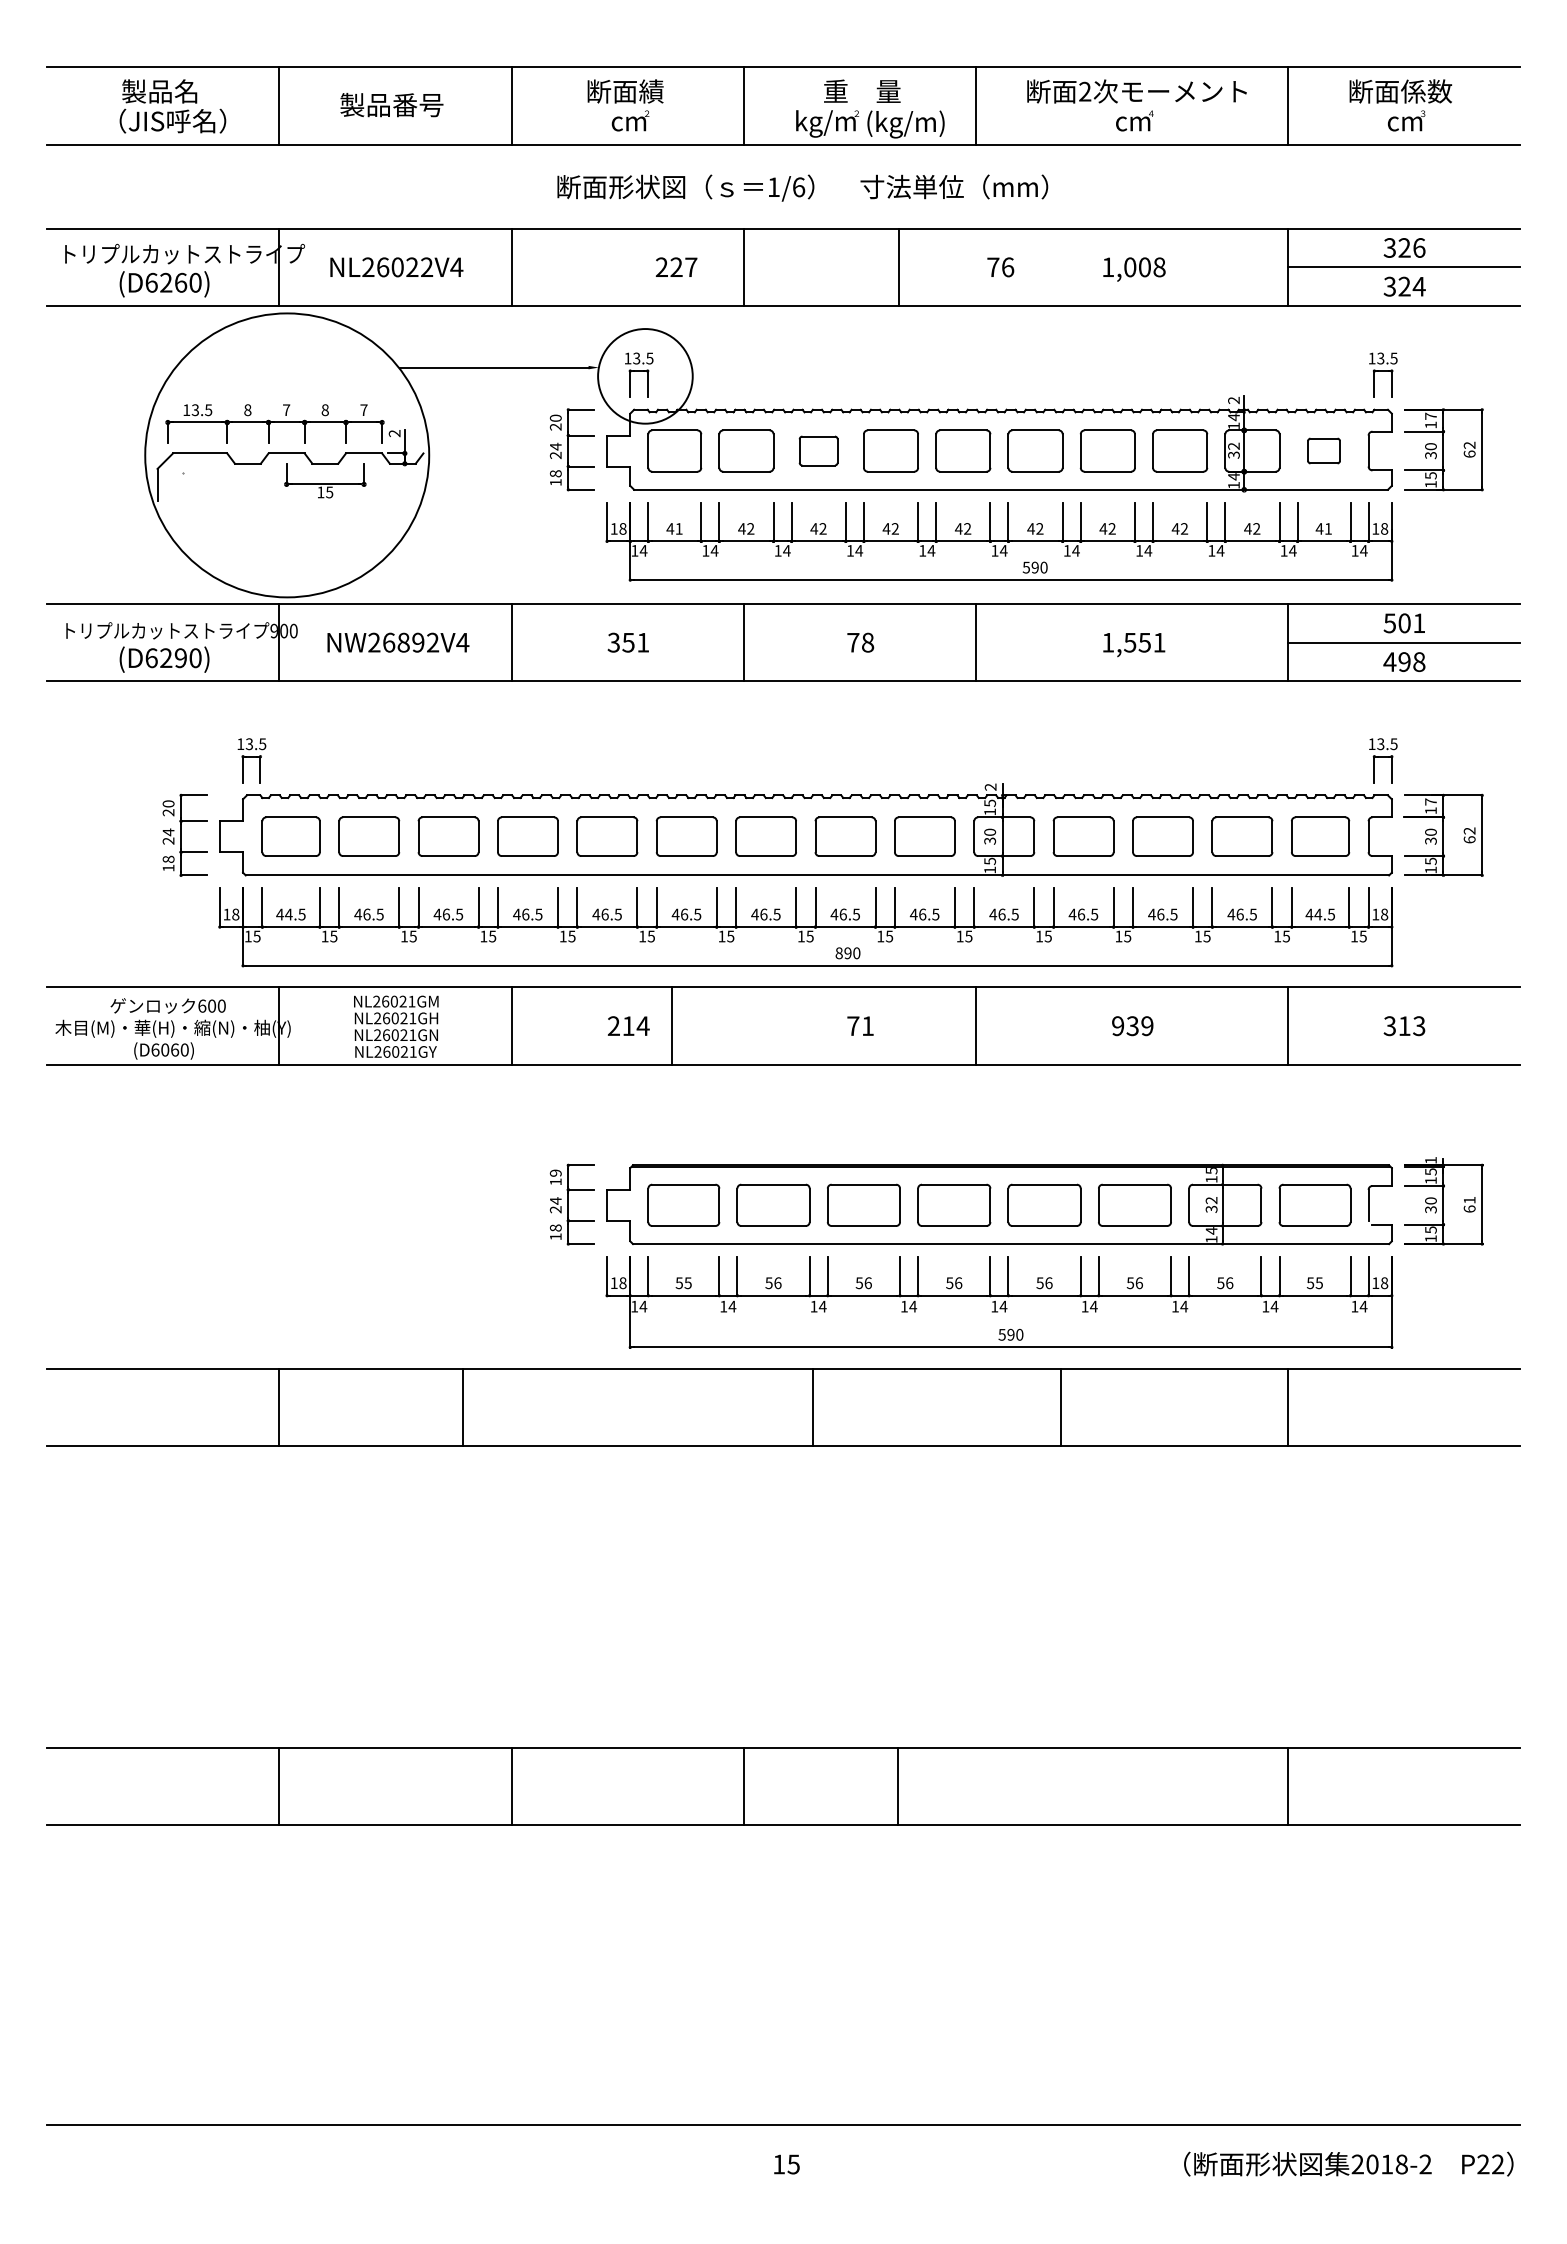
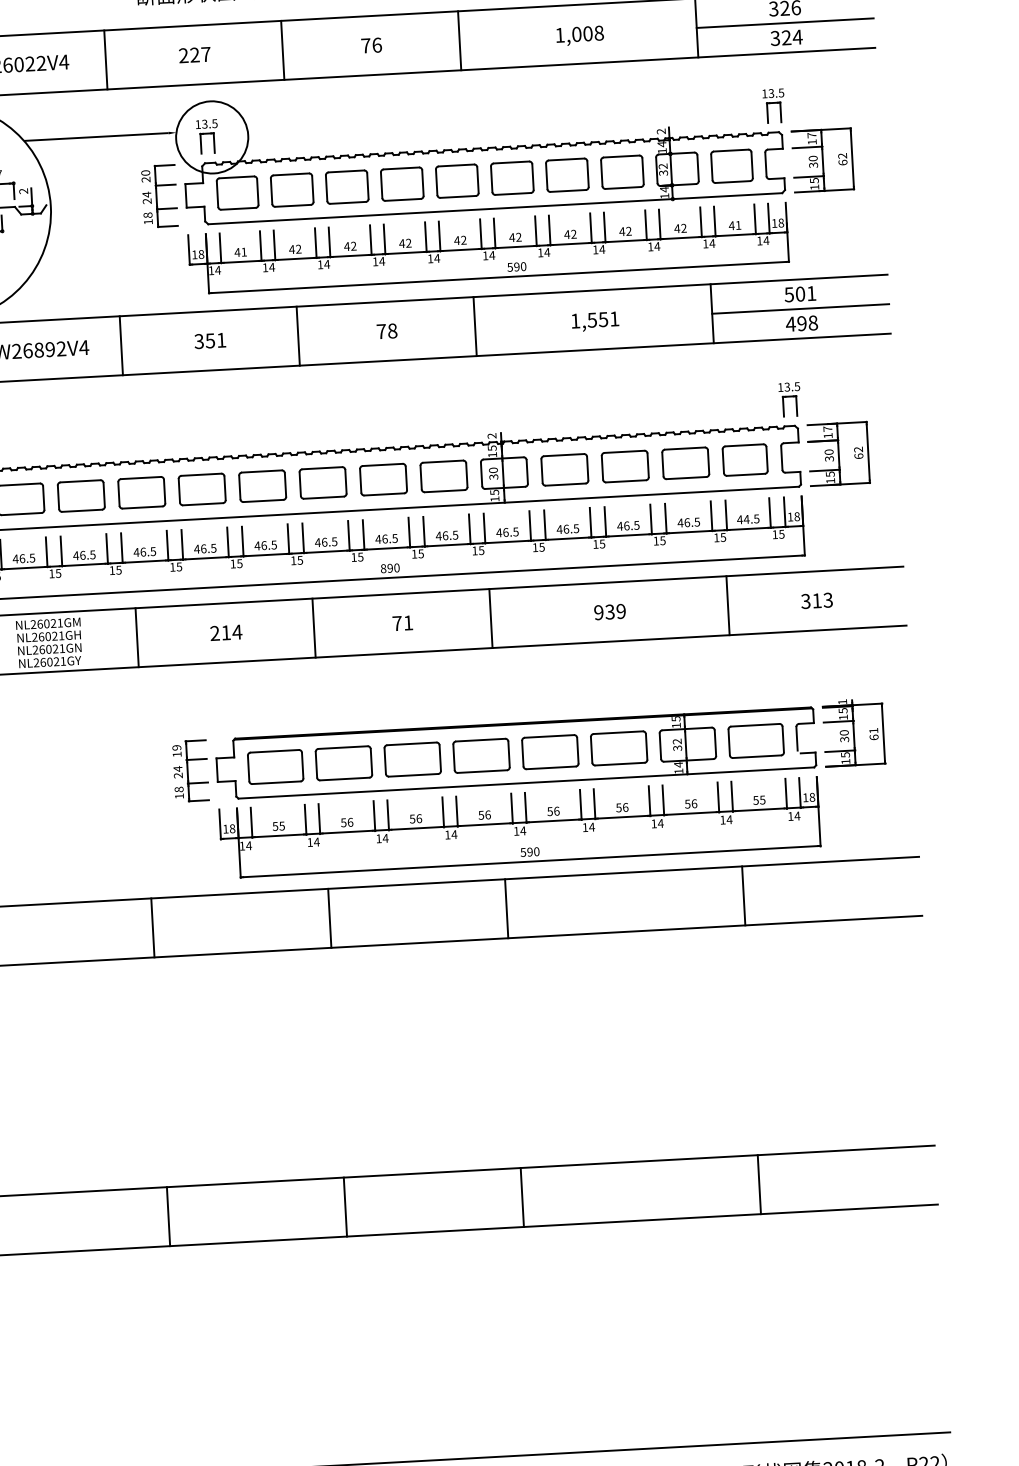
text: (676, 266) -> (194, 54), moved
line: (899, 267) -> (459, 40), moved
text: (1000, 267) -> (371, 45), moved
part: (818, 450) -> (347, 186), size x1.43
part: (1323, 450) -> (731, 165), size x1.67
line: (671, 1025) -> (313, 627), moved
line: (462, 1407) -> (152, 928), moved
line: (813, 1407) -> (330, 918), moved
line: (1061, 1407) -> (506, 908), moved
line: (898, 1786) -> (522, 1197), moved

